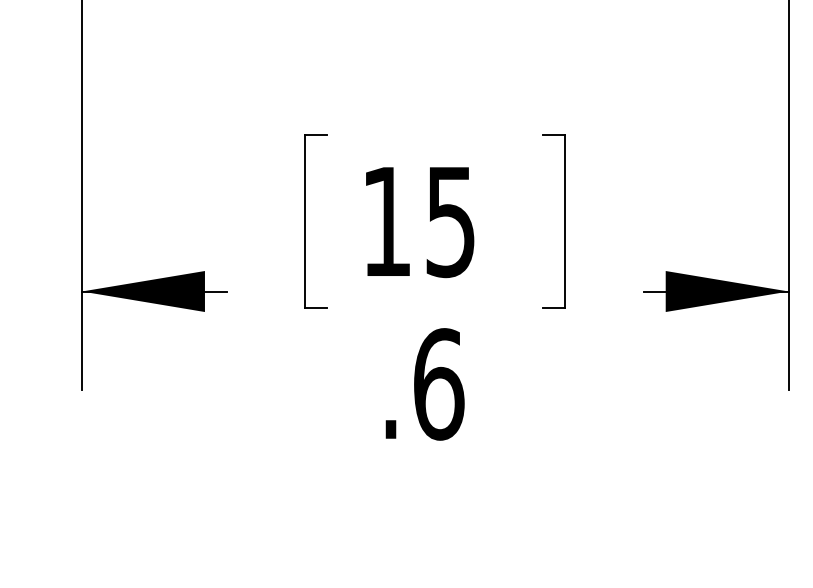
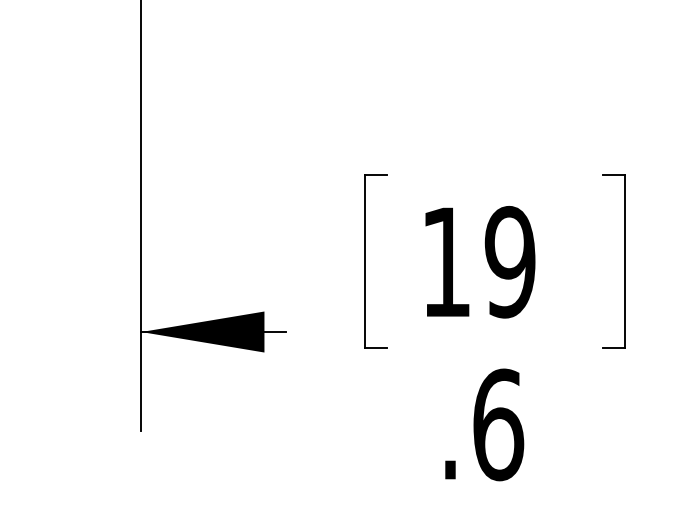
text: (450, 221) -> (509, 262), 15 -> 19

